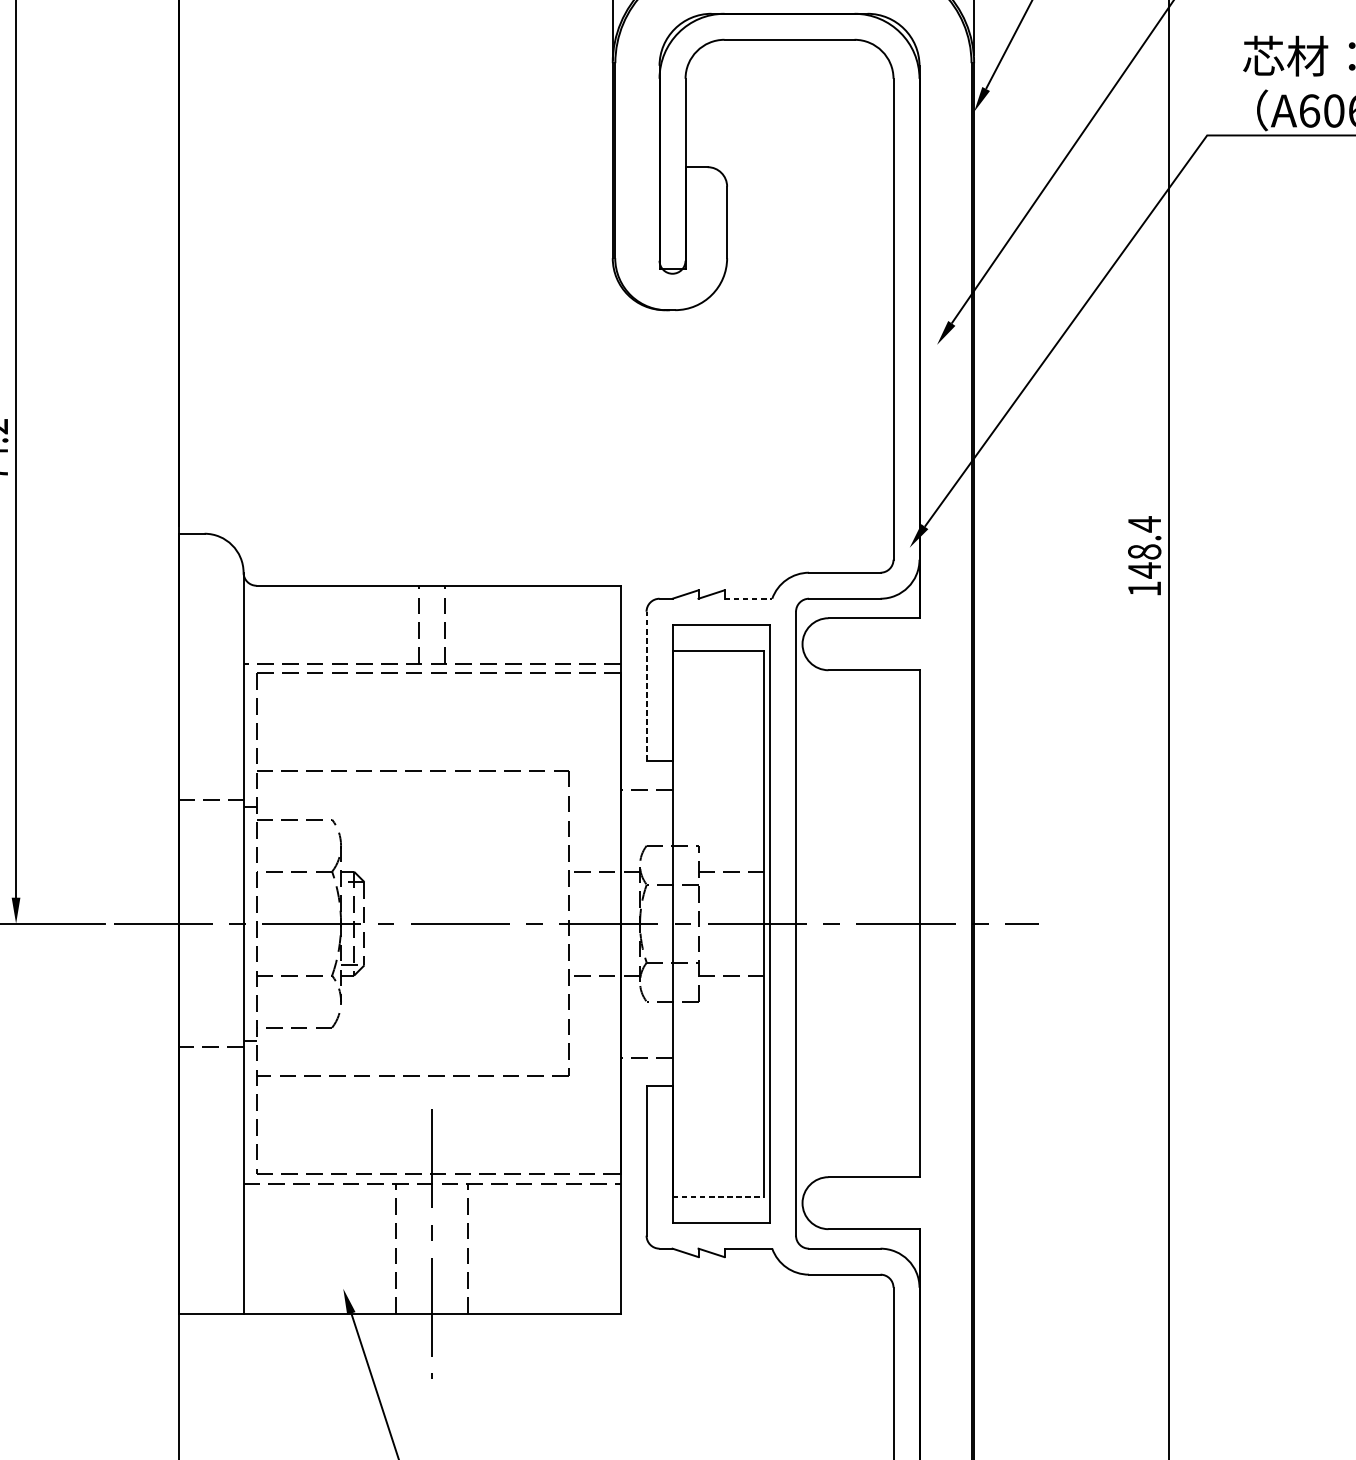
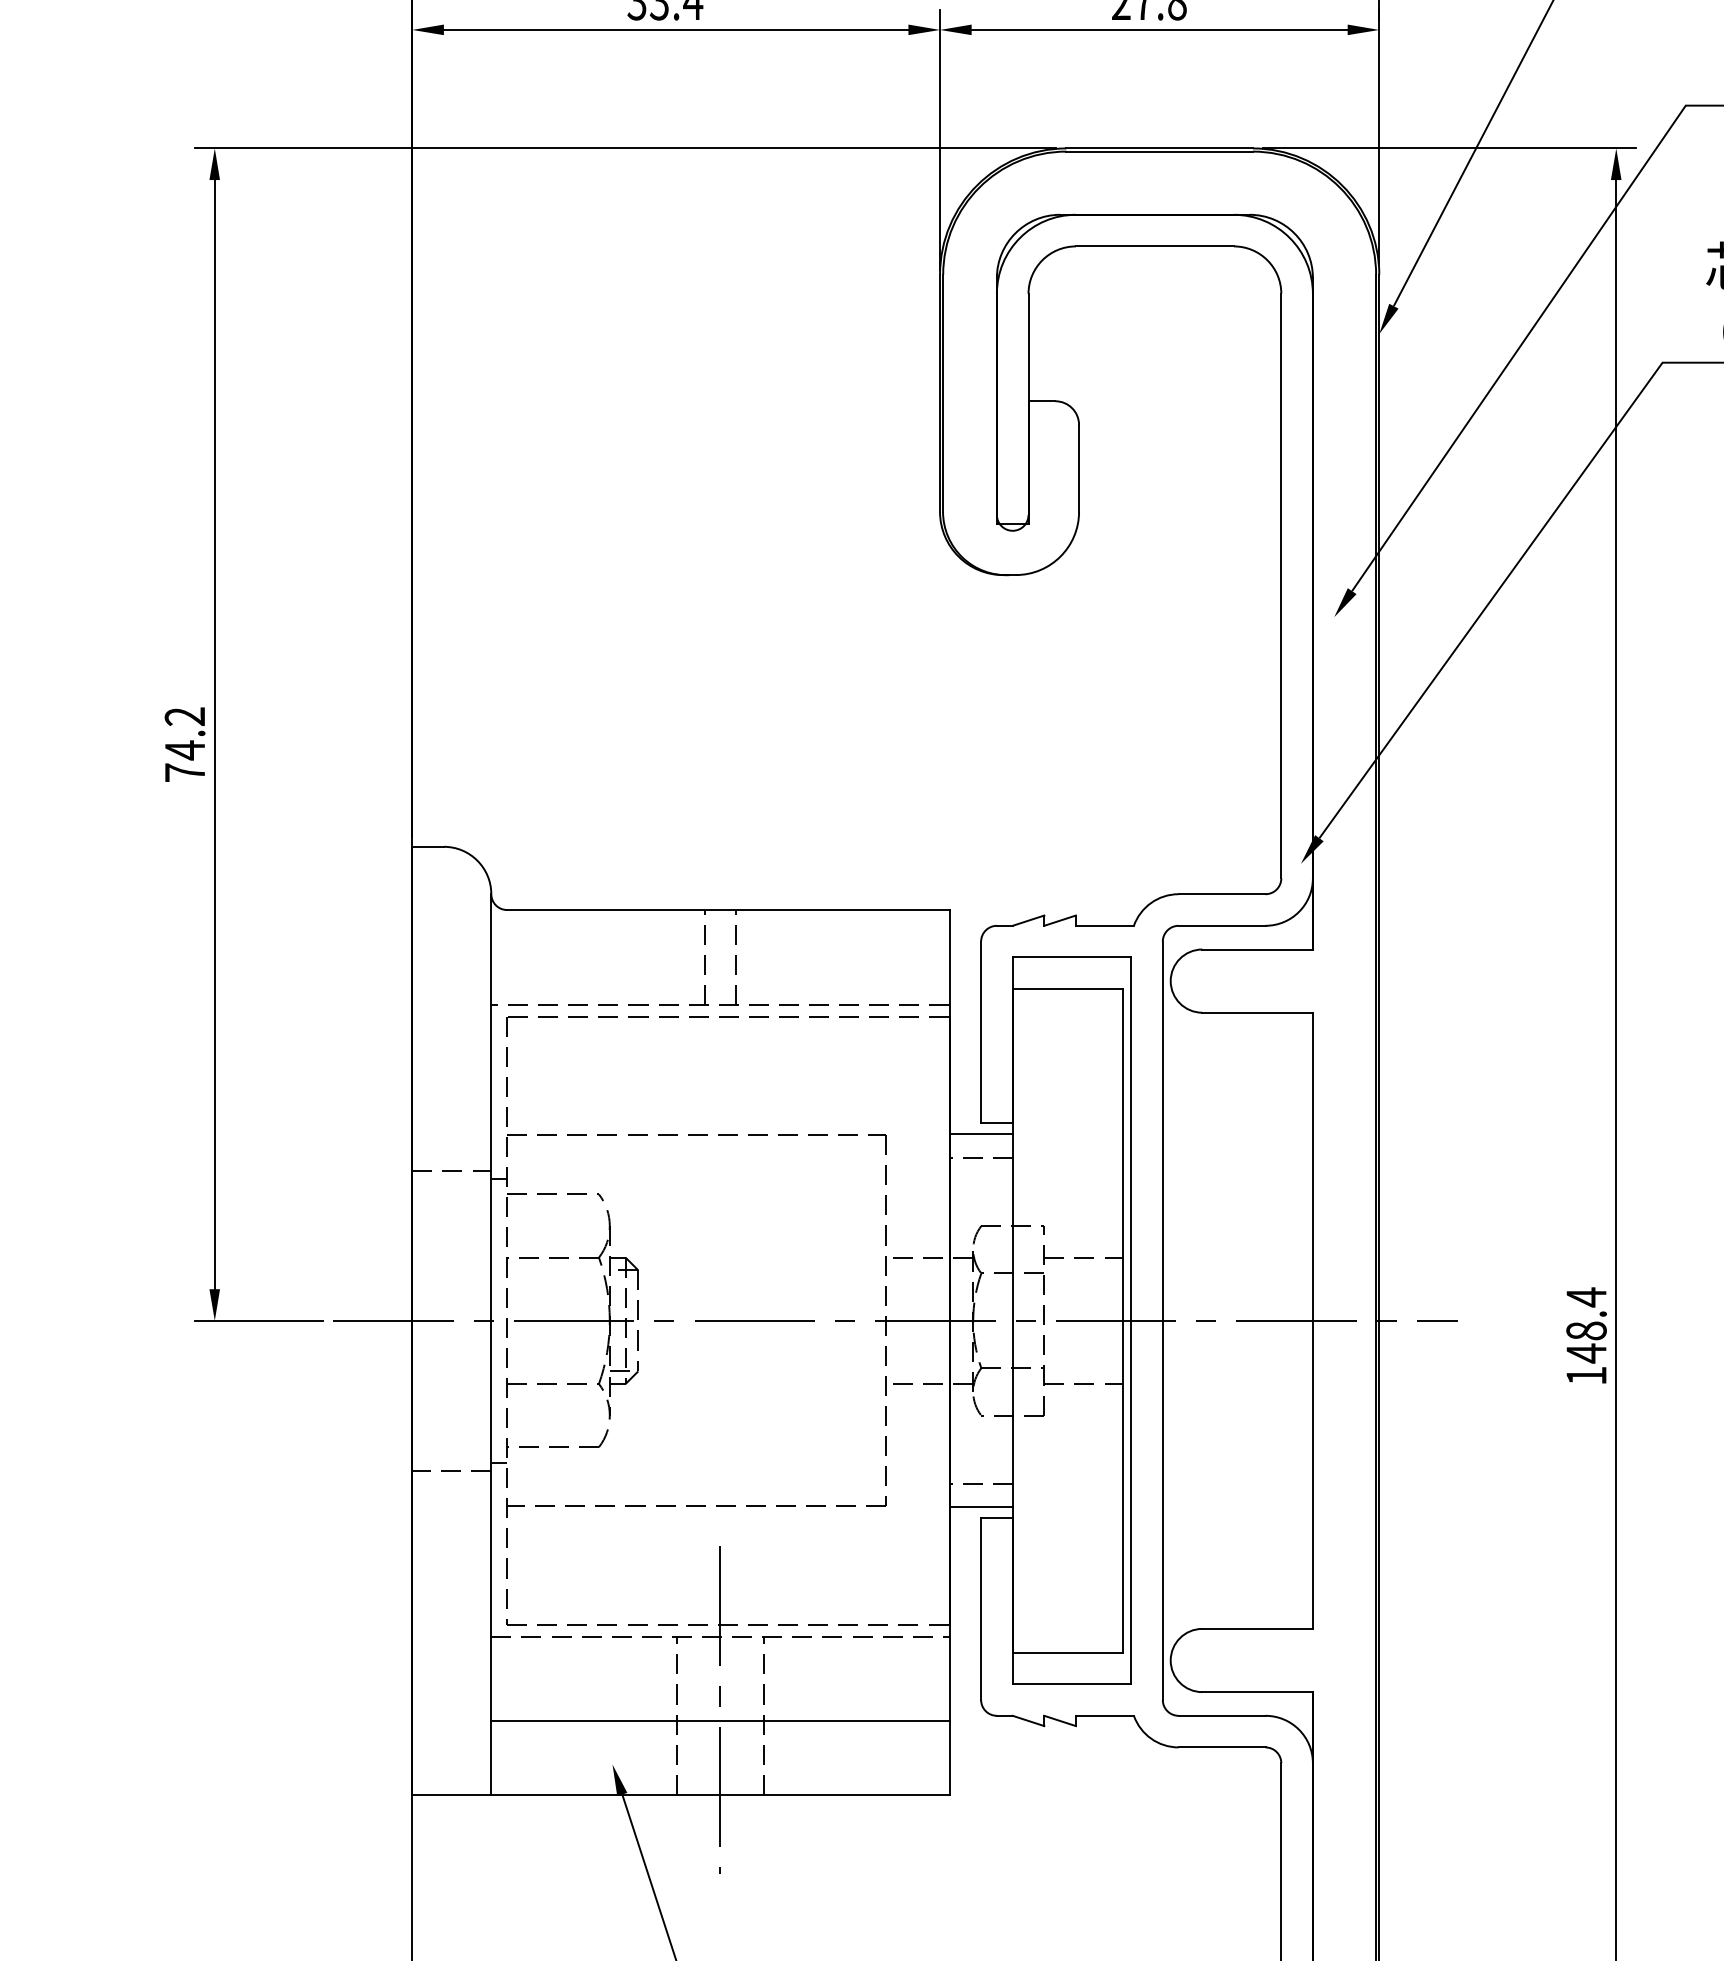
text: (1144, 555) -> (1586, 1335), moved
line: (748, 598) -> (1104, 925), dashed -> solid
line: (646, 686) -> (981, 1032), dashed -> solid
line: (646, 770) -> (980, 1134), added
line: (646, 1077) -> (980, 1507), added
line: (718, 1196) -> (1068, 1652), dashed -> solid
line: (432, 1252) -> (720, 1720), added

